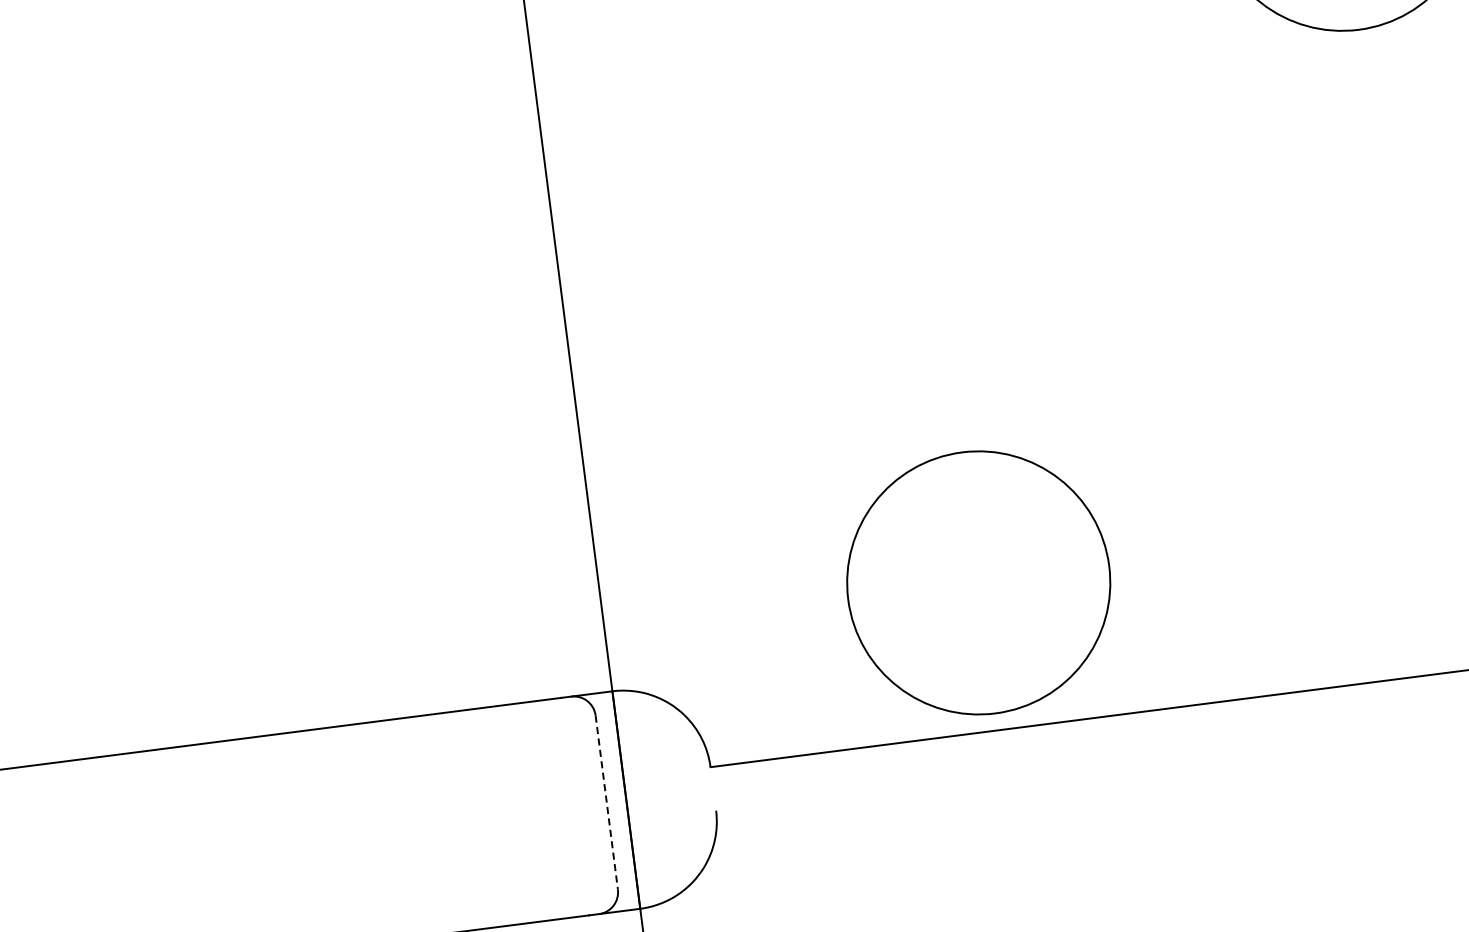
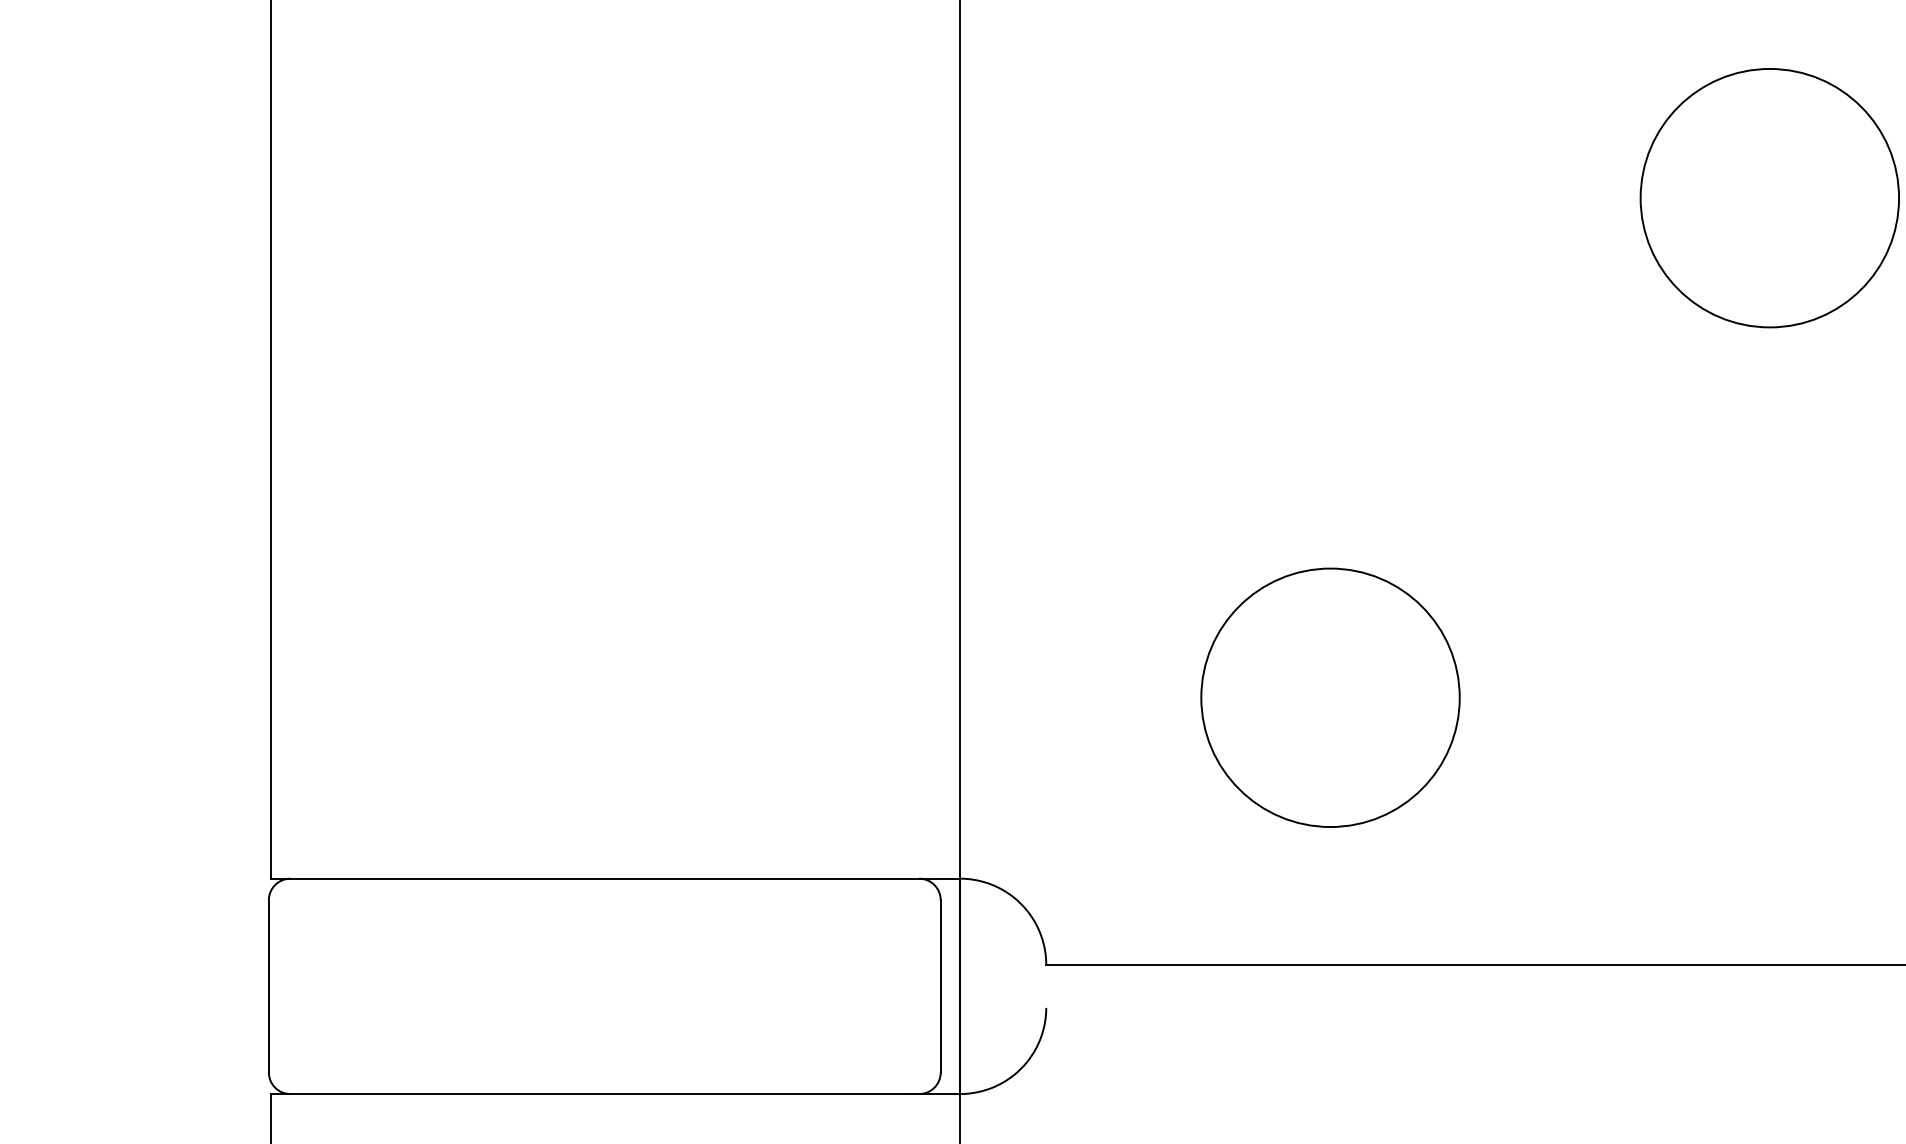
circle: (978, 582) -> (1330, 697), moved
line: (606, 802) -> (940, 986), dashed -> solid

